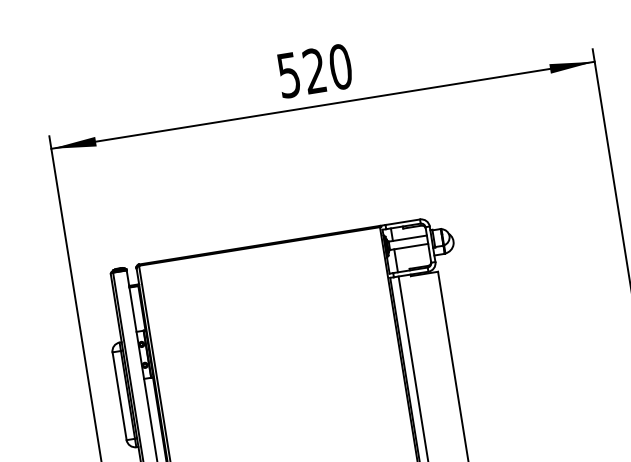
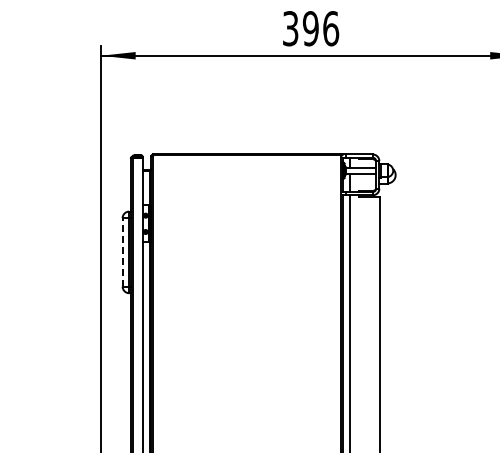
text: (315, 70) -> (311, 28), 520 -> 396
line: (119, 395) -> (122, 251), solid -> dashed

